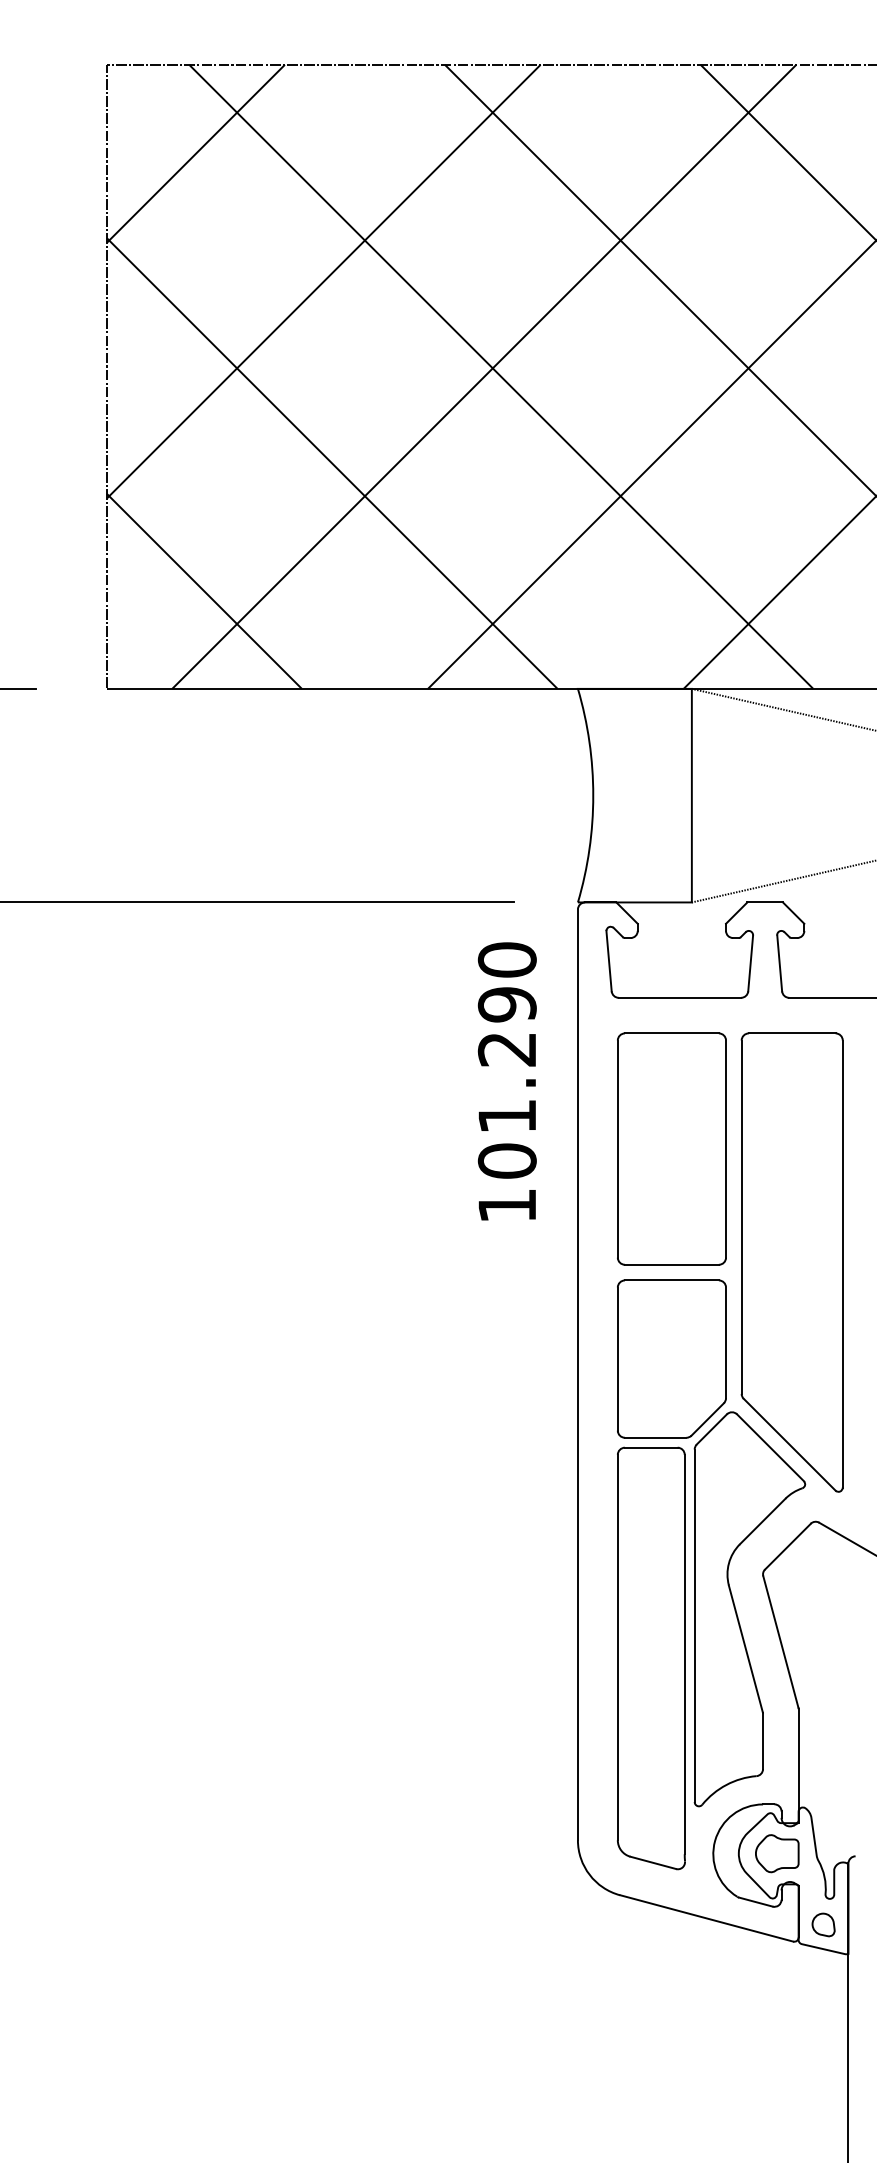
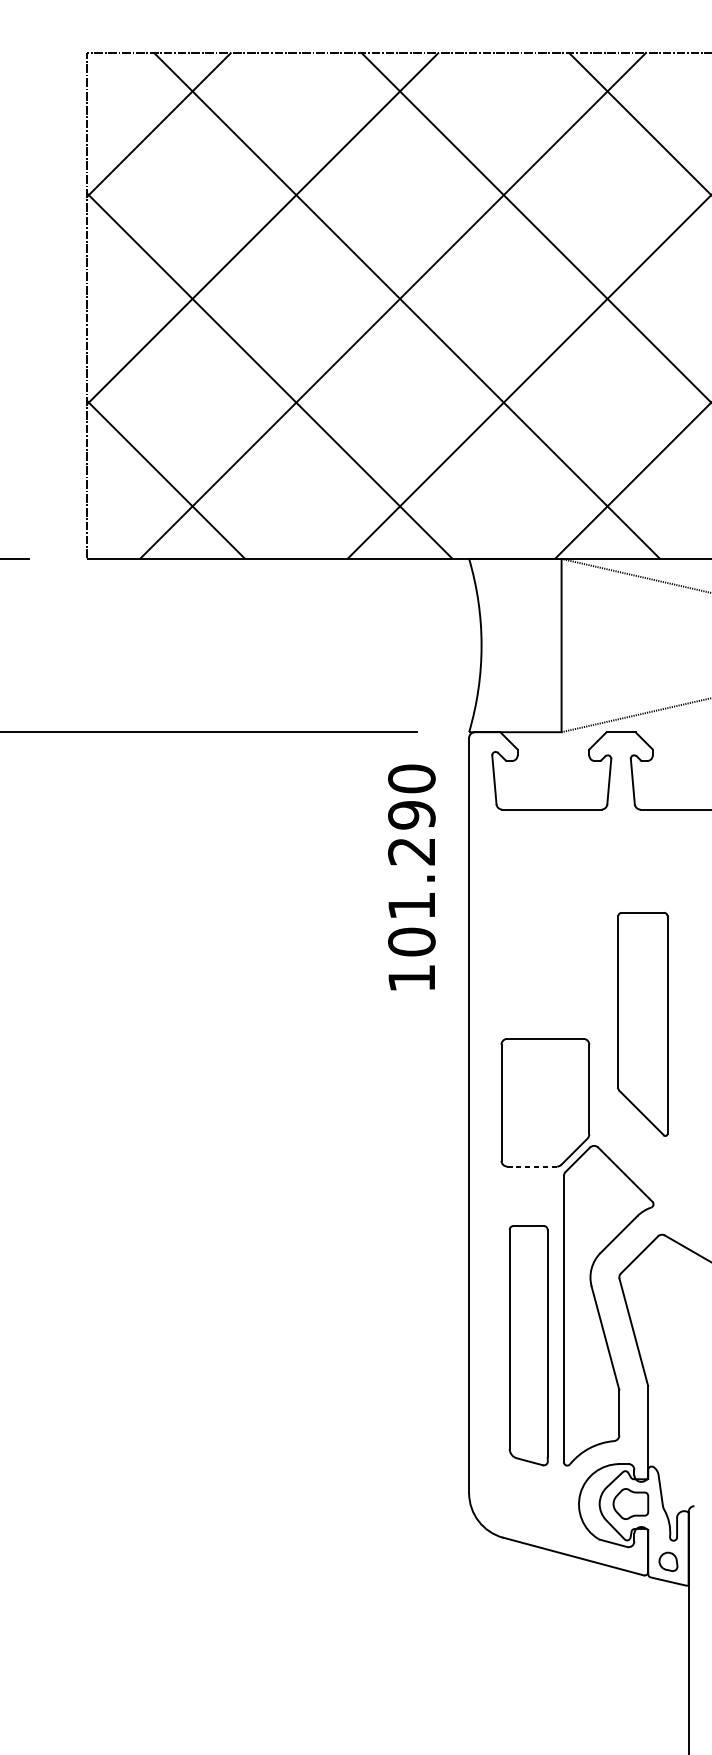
part: (671, 1148) -> (545, 931), removed
part: (791, 1262) -> (642, 1024), size x0.6
line: (655, 1437) -> (532, 1166), solid -> dashed
part: (651, 1658) -> (528, 1345), size x0.7

